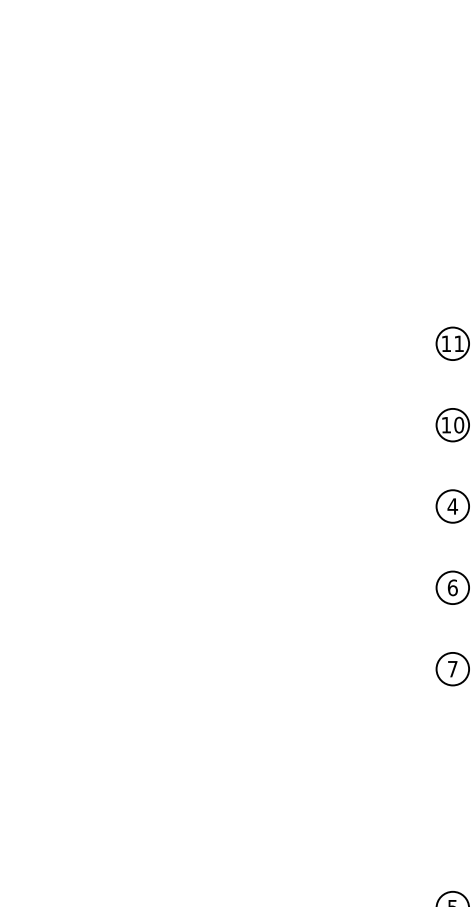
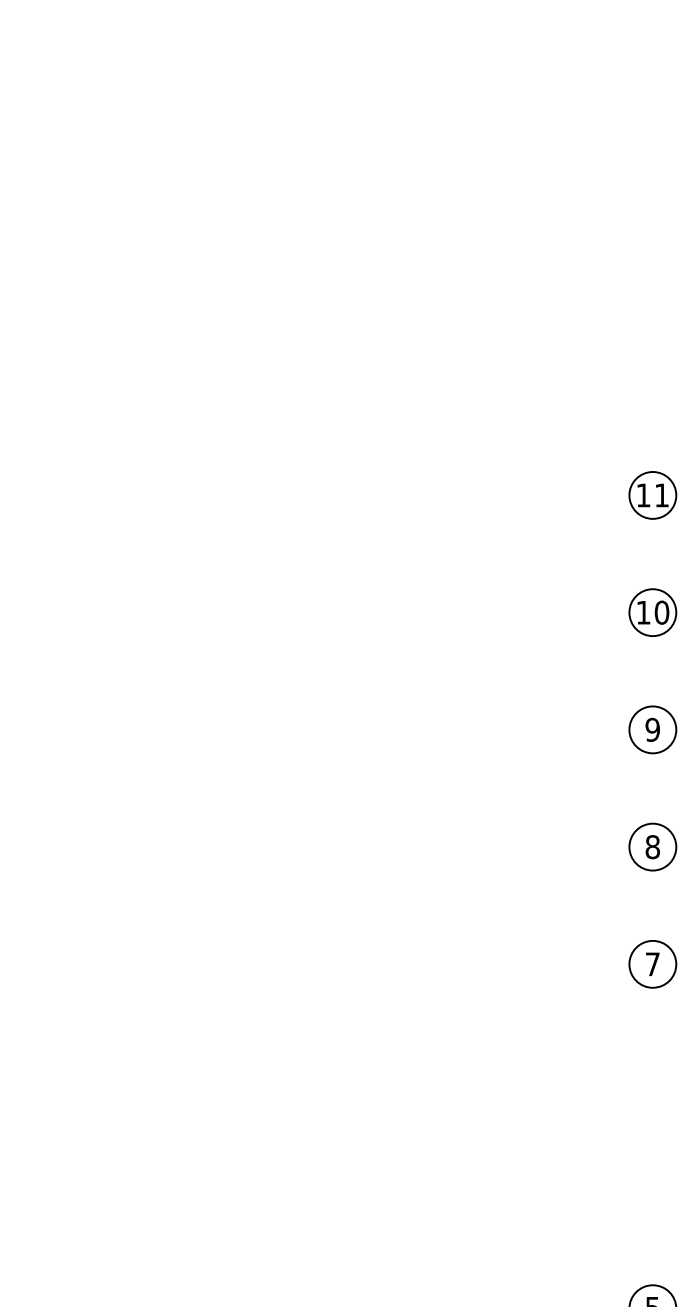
text: (452, 506) -> (652, 729), 4 -> 9
text: (452, 587) -> (652, 846), 6 -> 8

